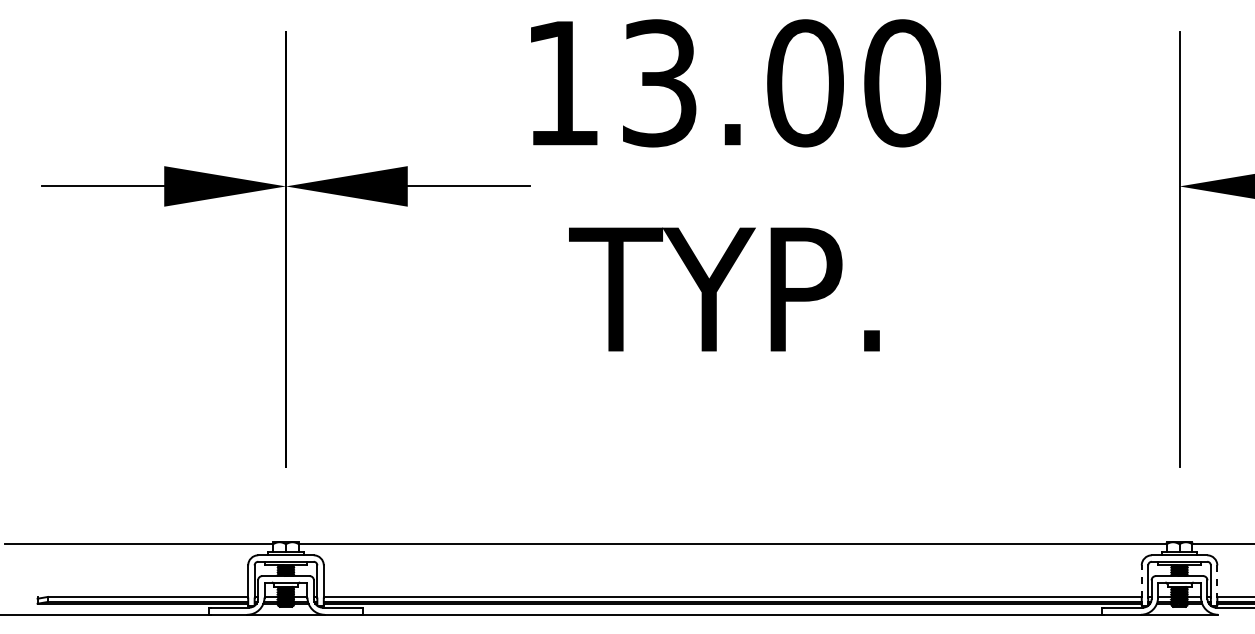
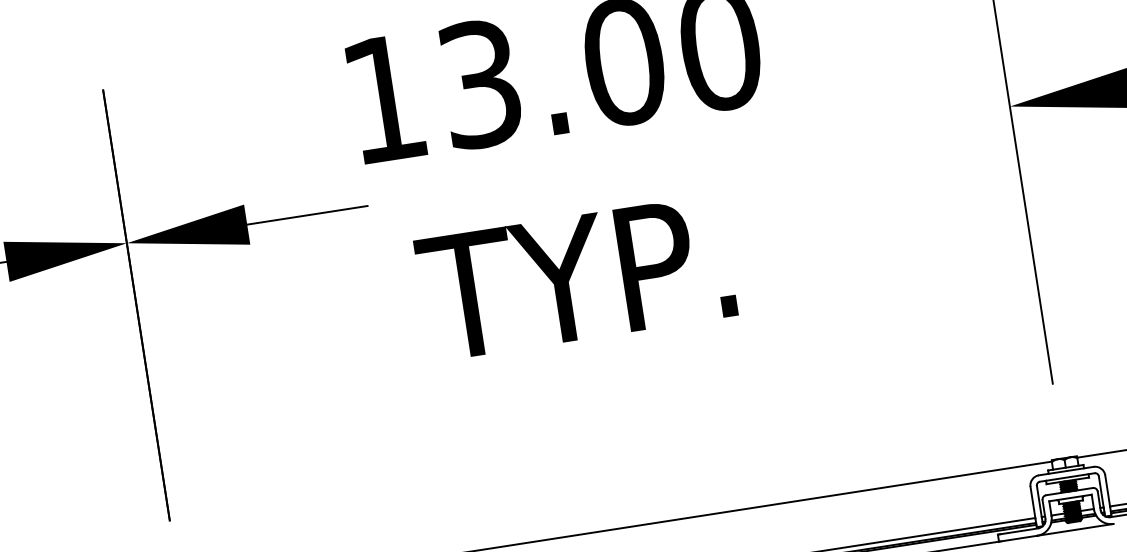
line: (1141, 580) -> (1032, 501), dashed -> solid
line: (1217, 581) -> (1107, 491), dashed -> solid

